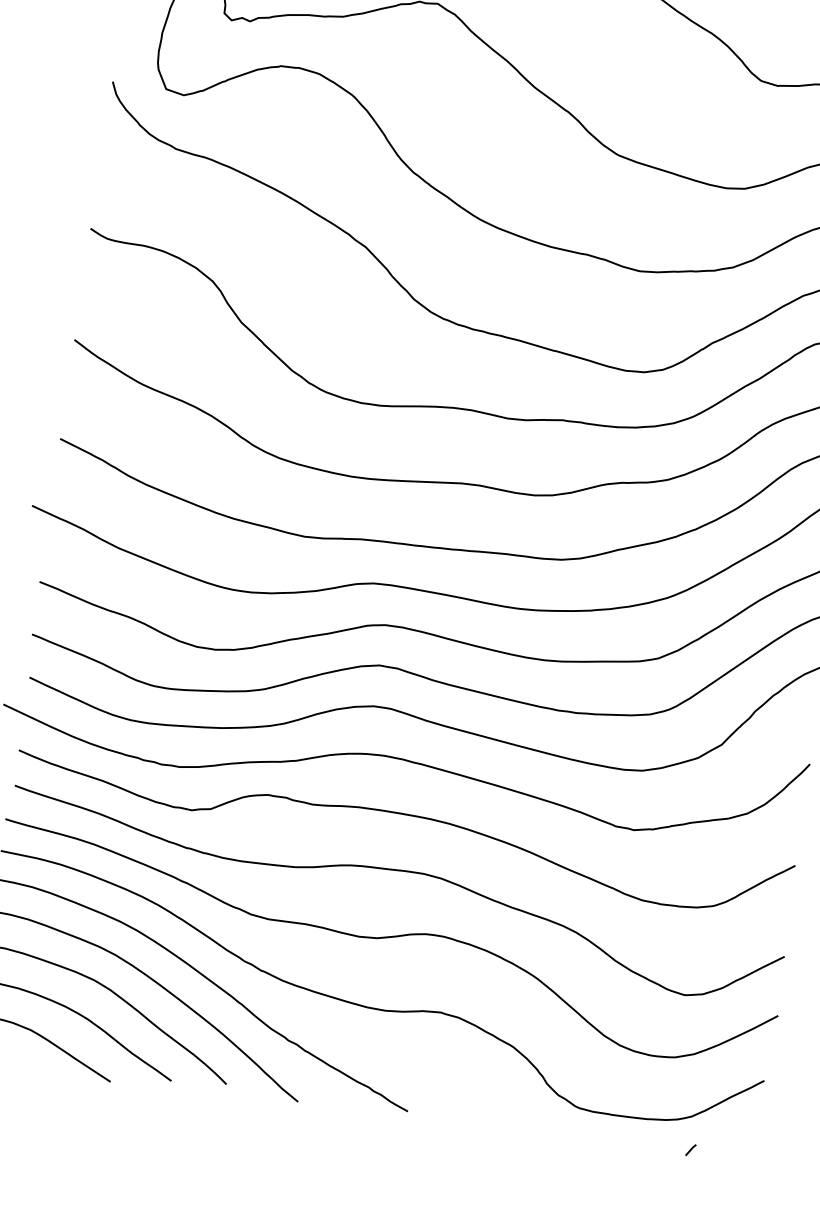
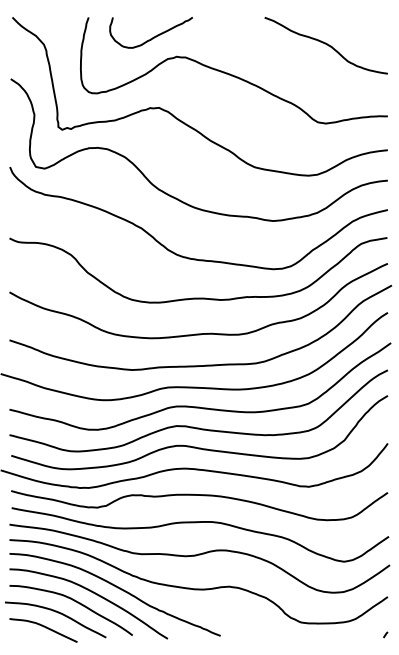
line: (690, 1149) -> (385, 634), moved

